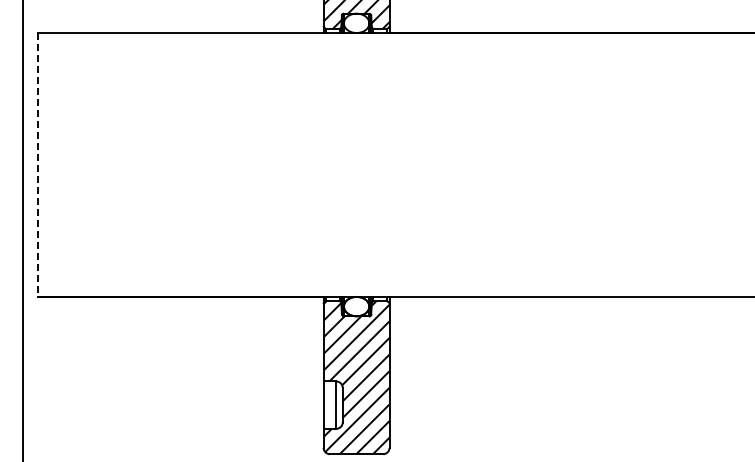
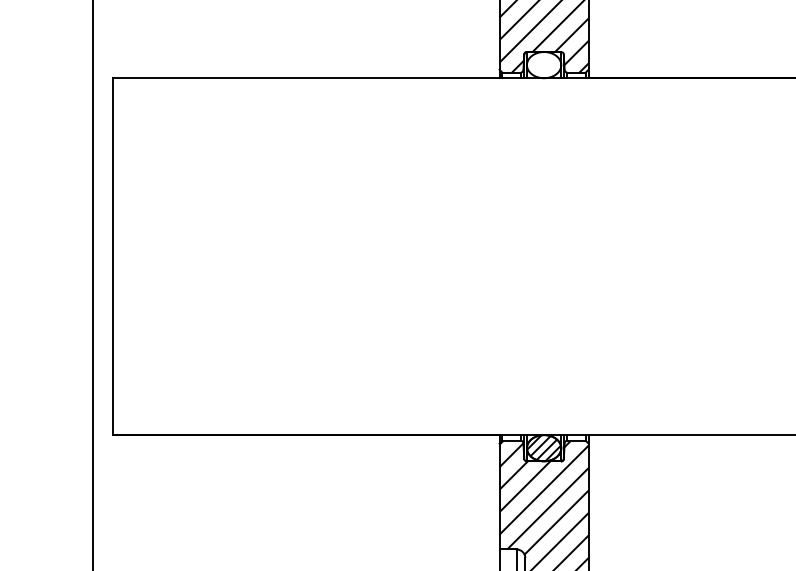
line: (37, 165) -> (112, 257), dashed -> solid
hatch: (356, 306) -> (543, 448), added

